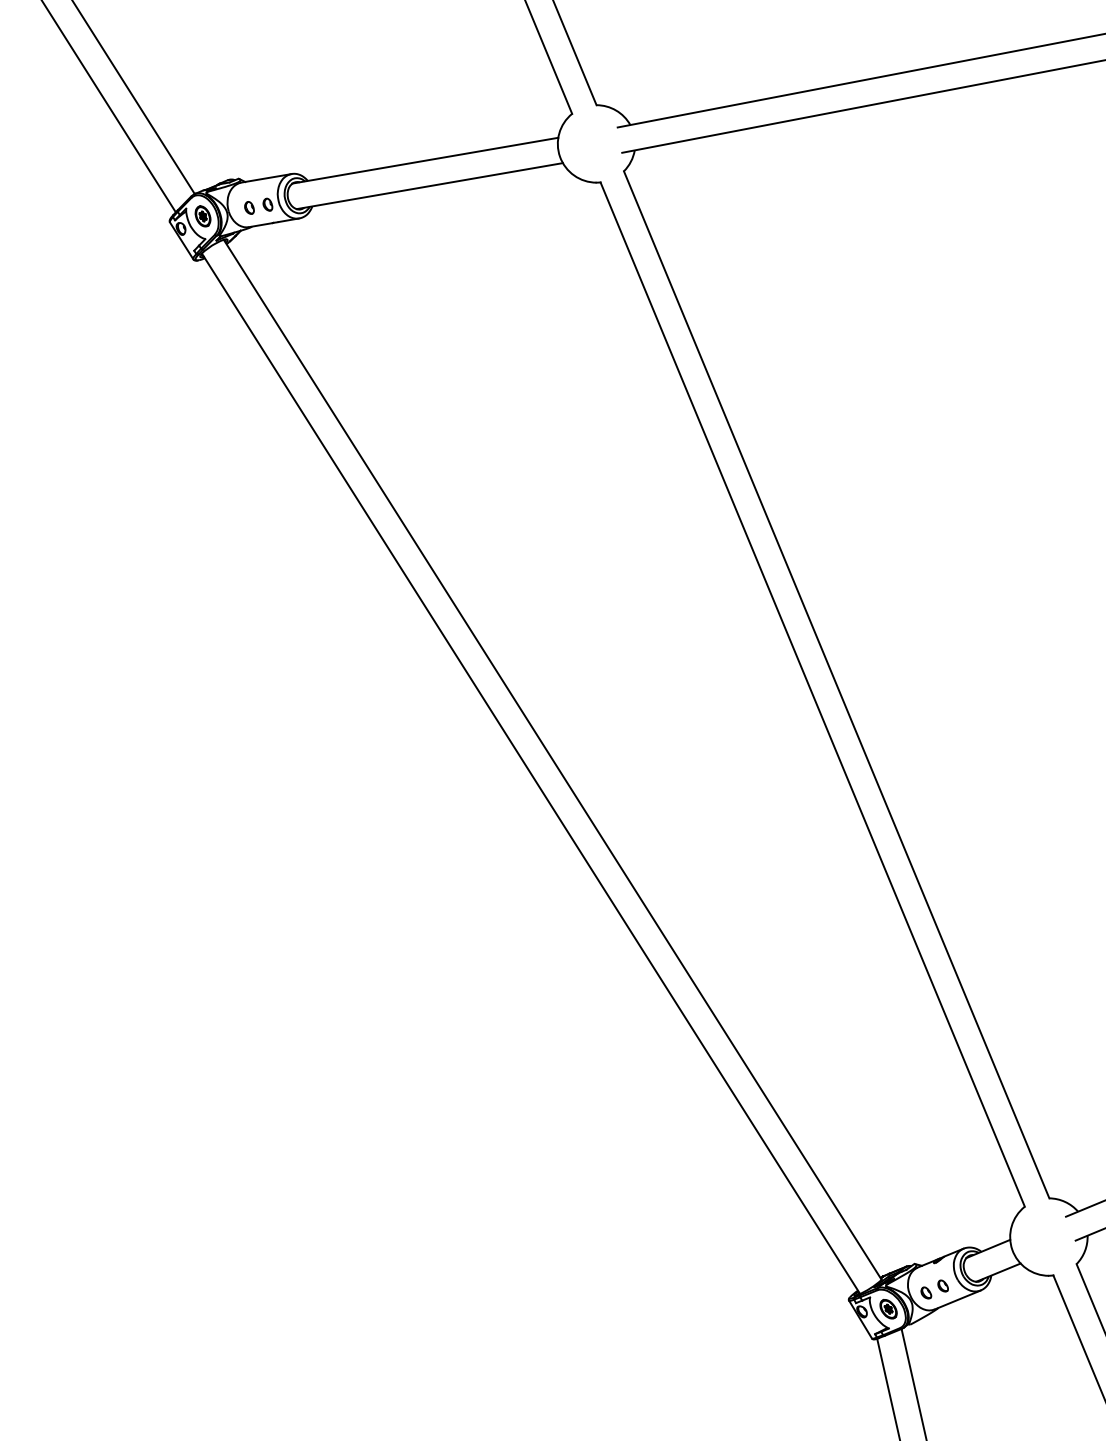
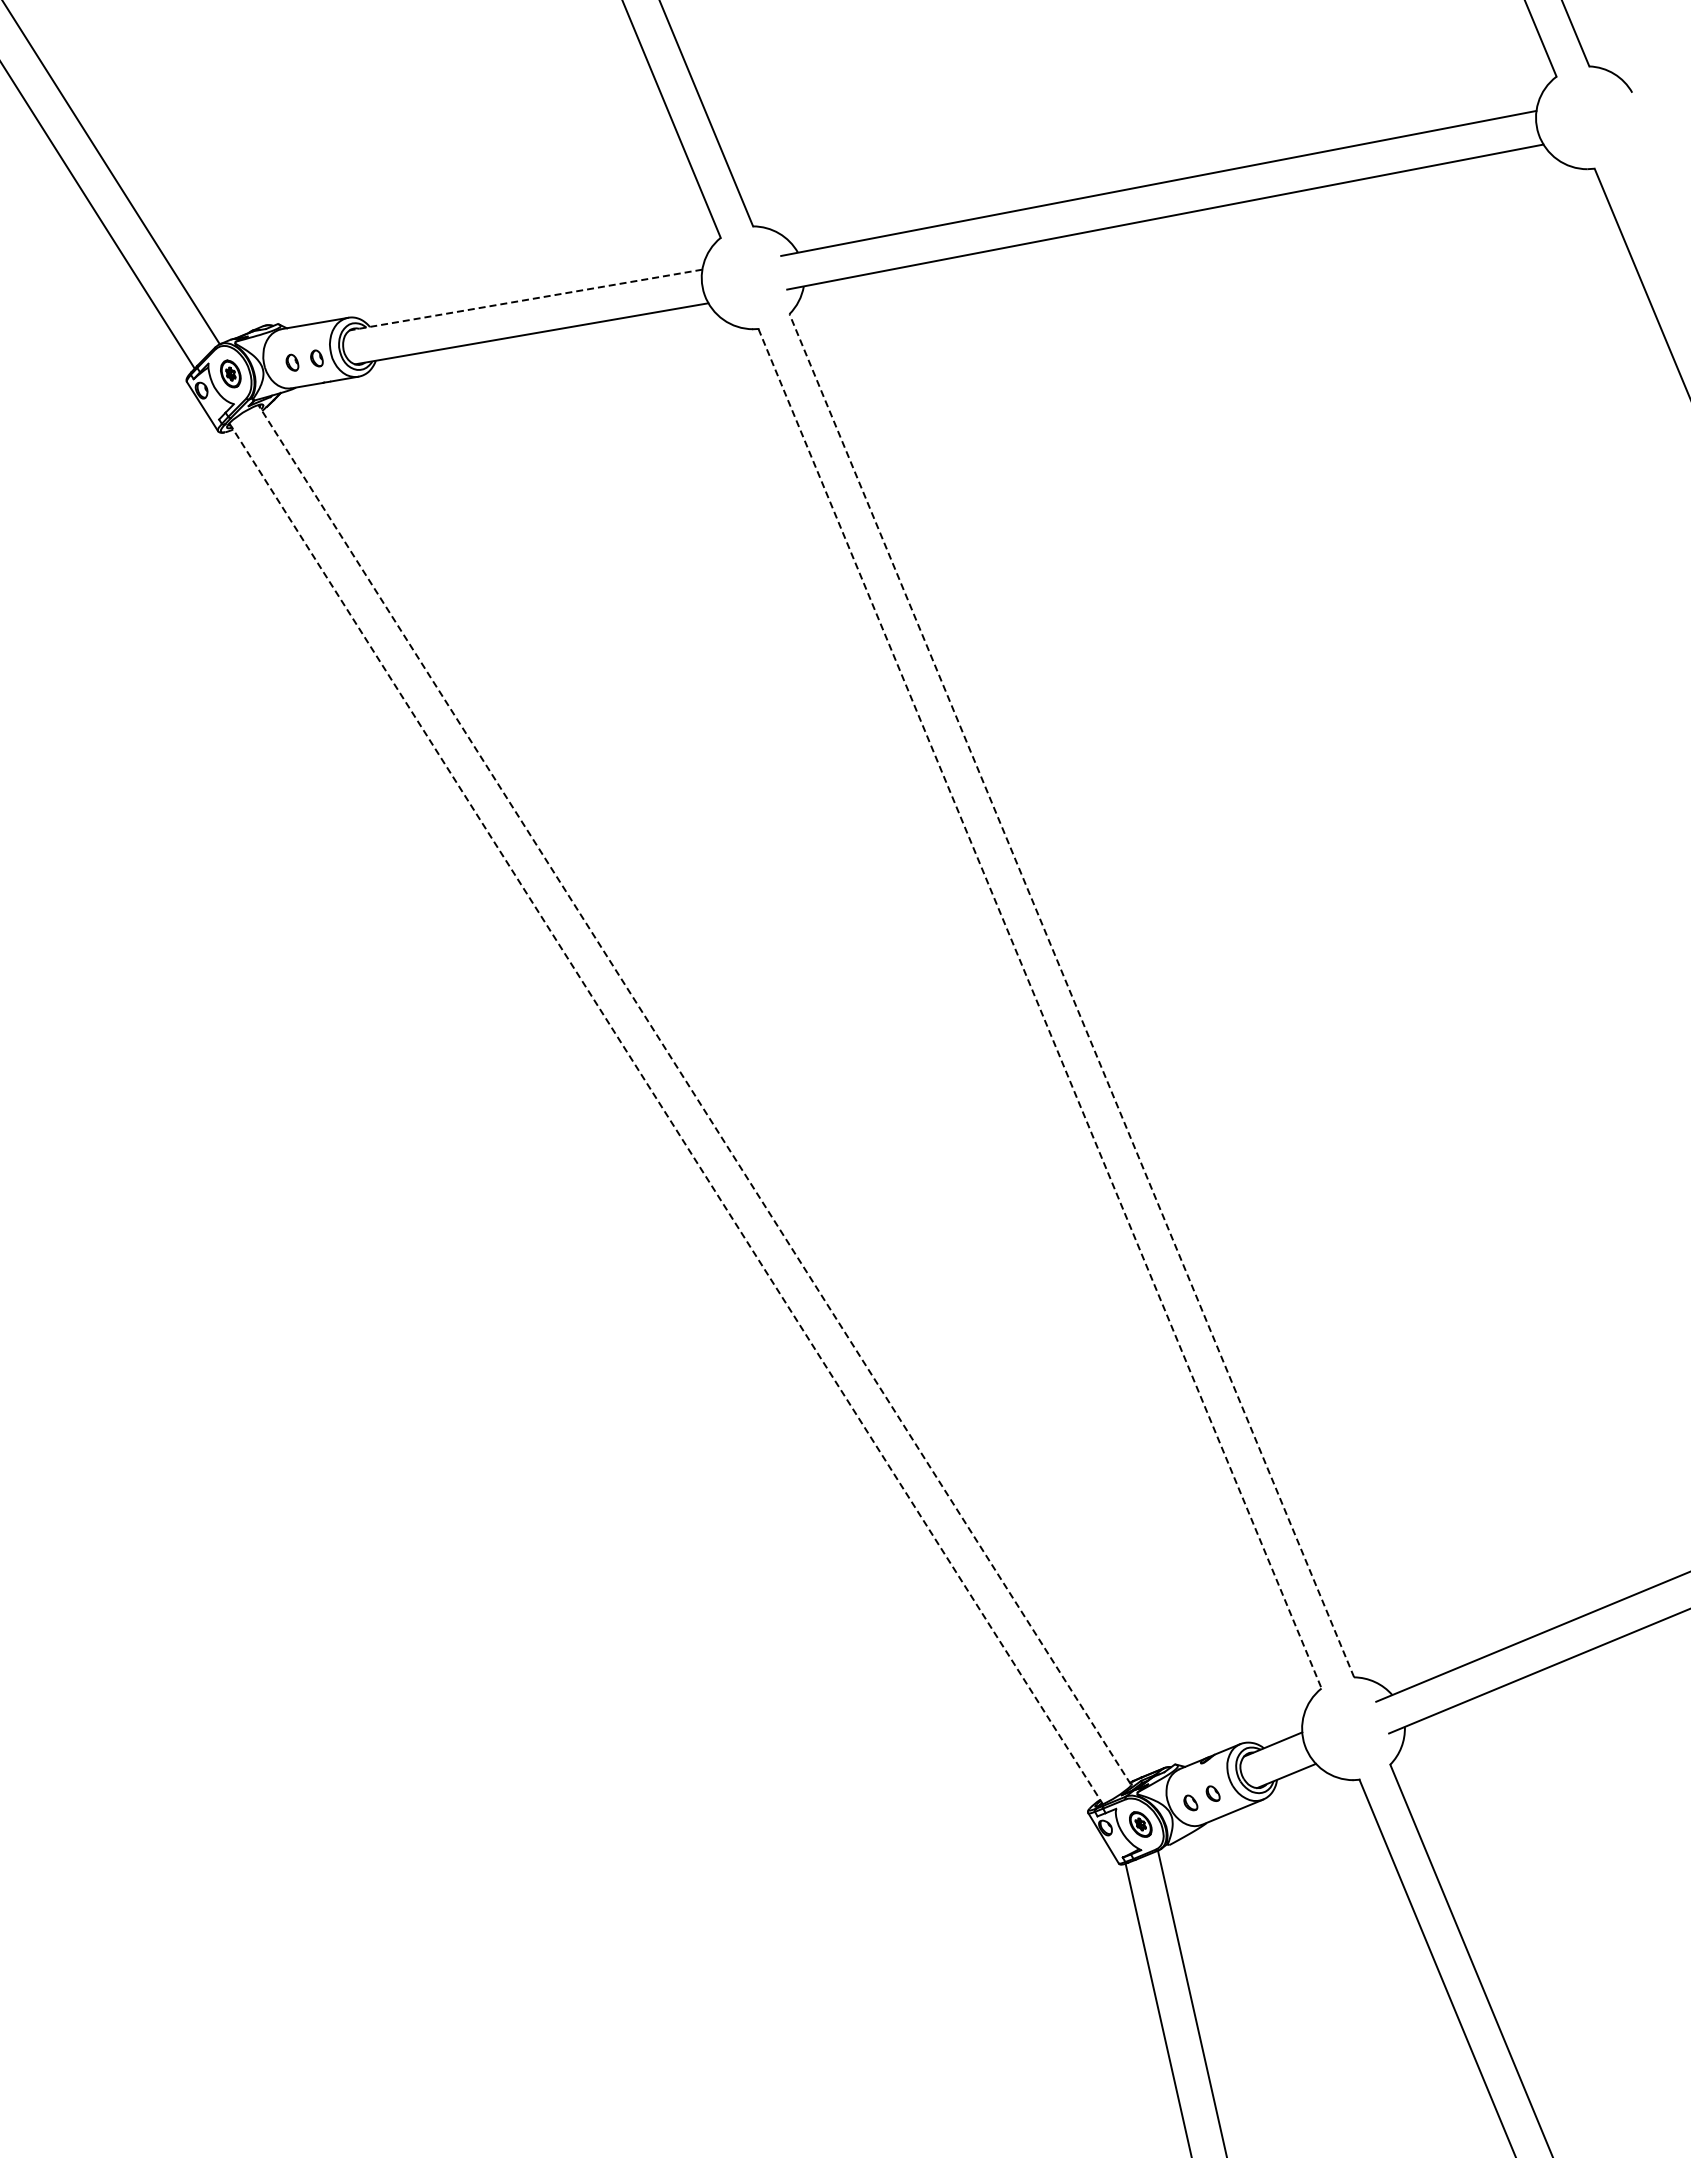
line: (425, 161) -> (525, 300), solid -> dashed
line: (836, 684) -> (1071, 995), solid -> dashed
line: (813, 694) -> (1040, 1008), solid -> dashed
line: (552, 759) -> (694, 1094), solid -> dashed
line: (531, 773) -> (666, 1113), solid -> dashed

